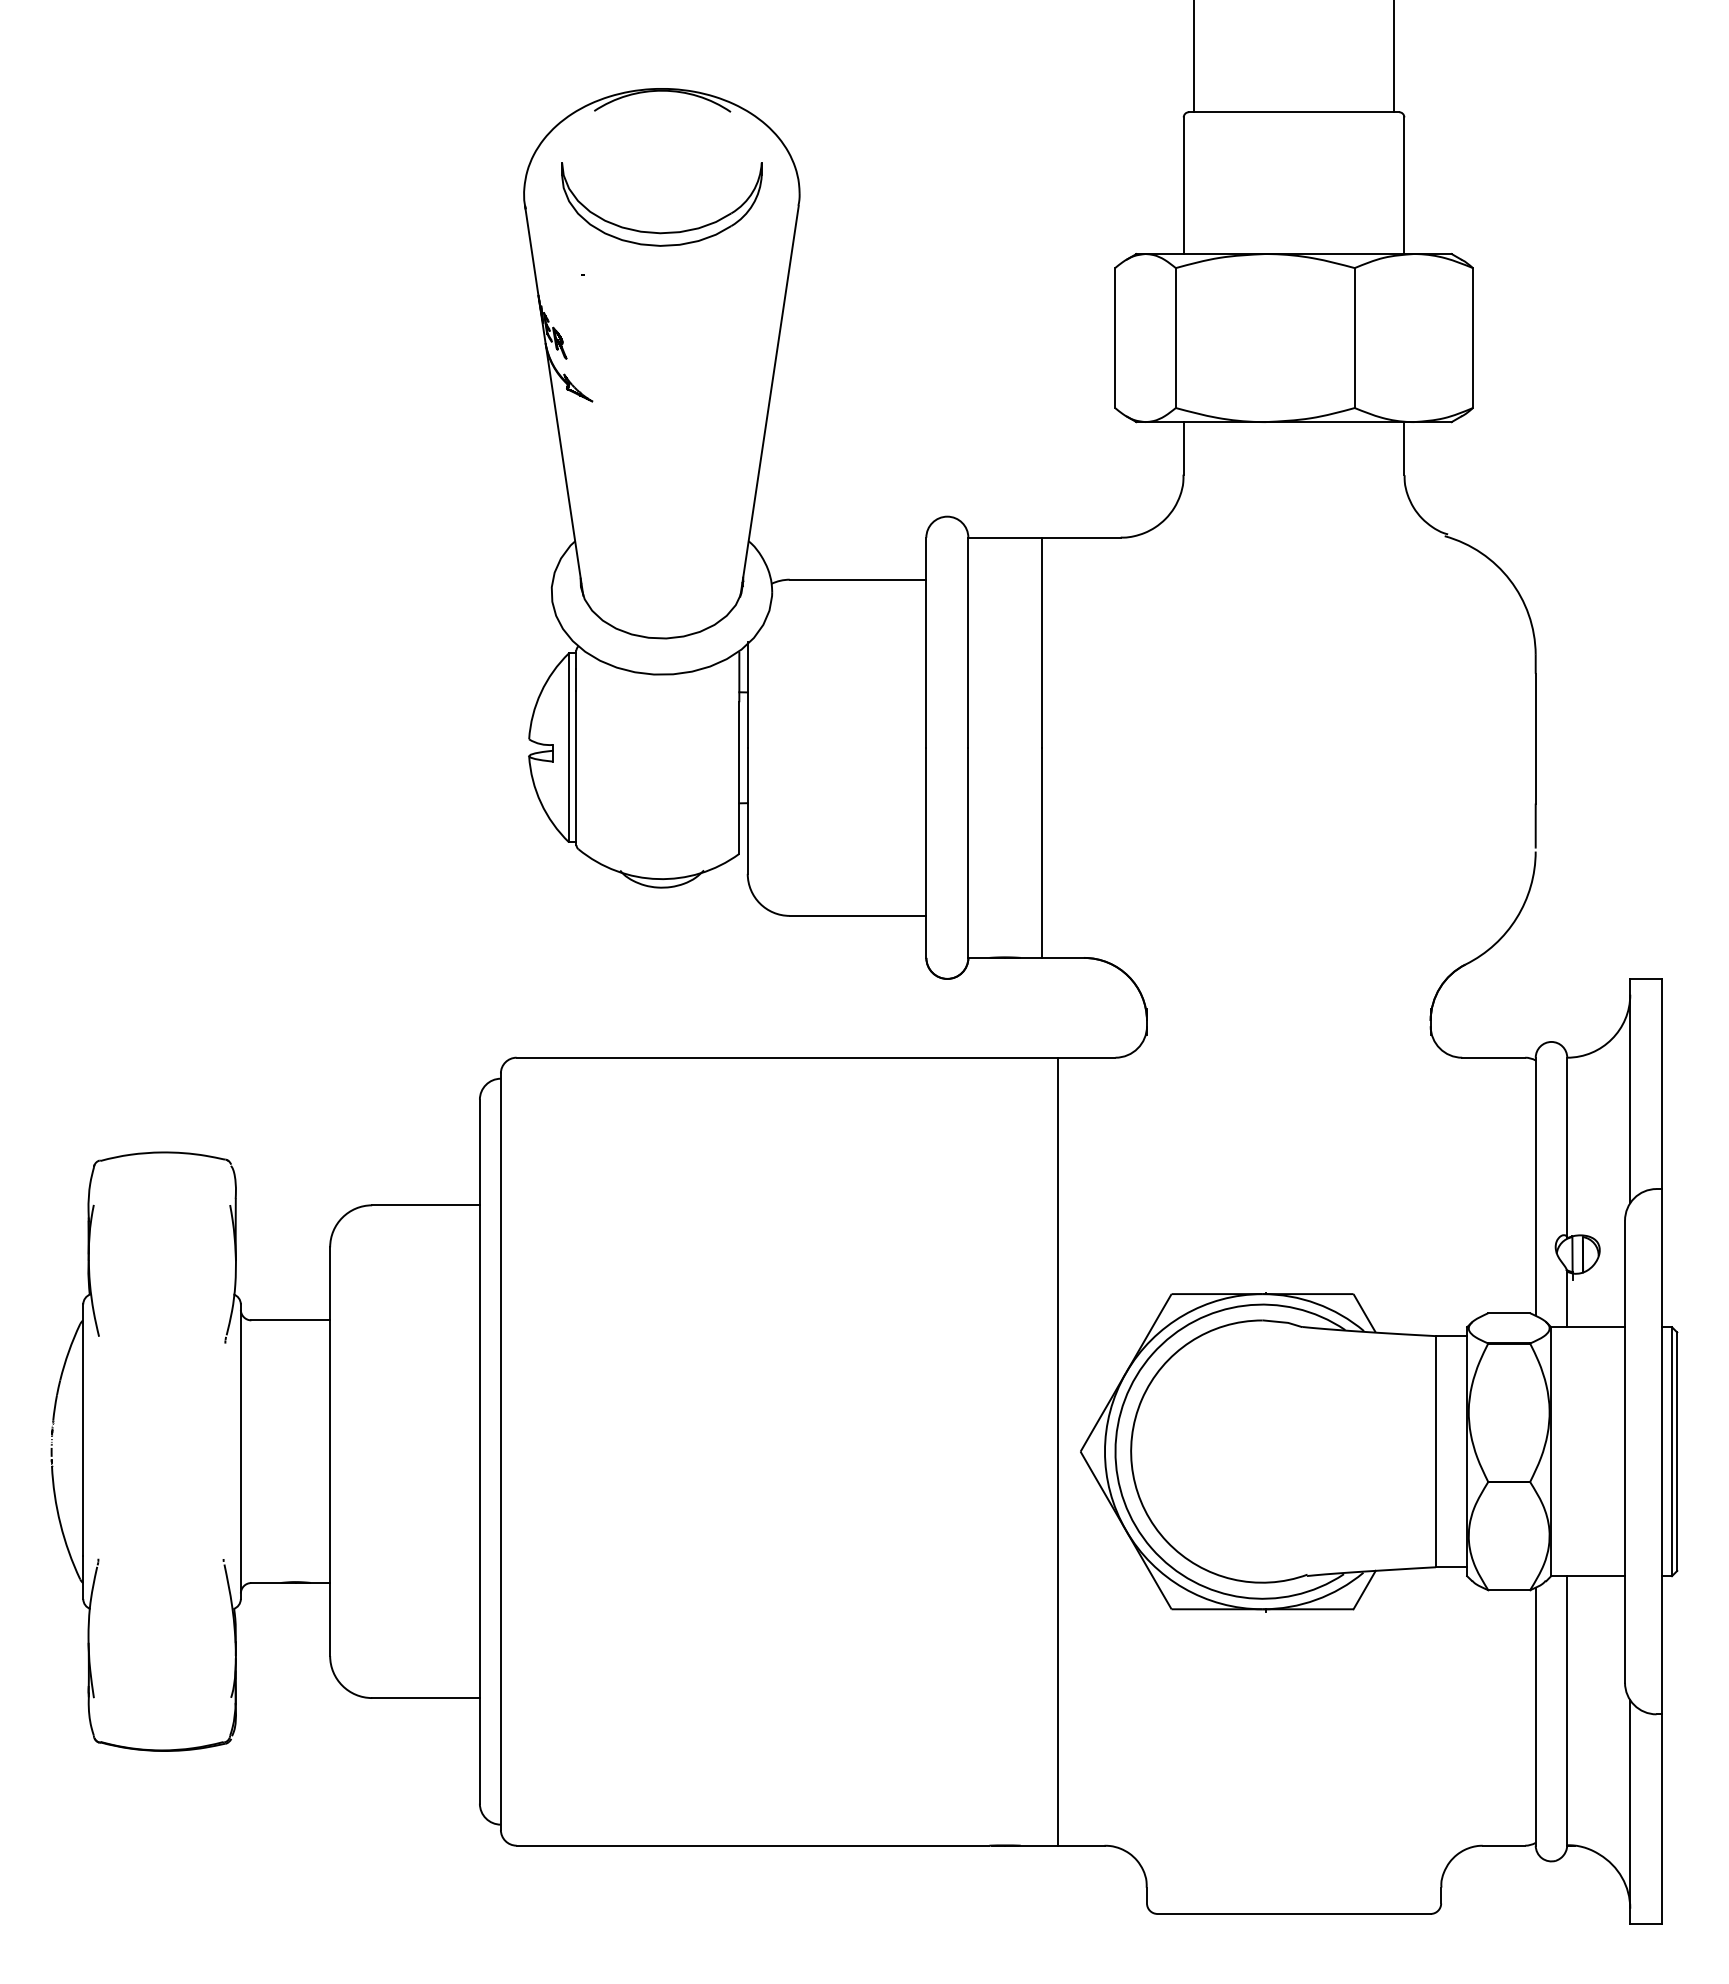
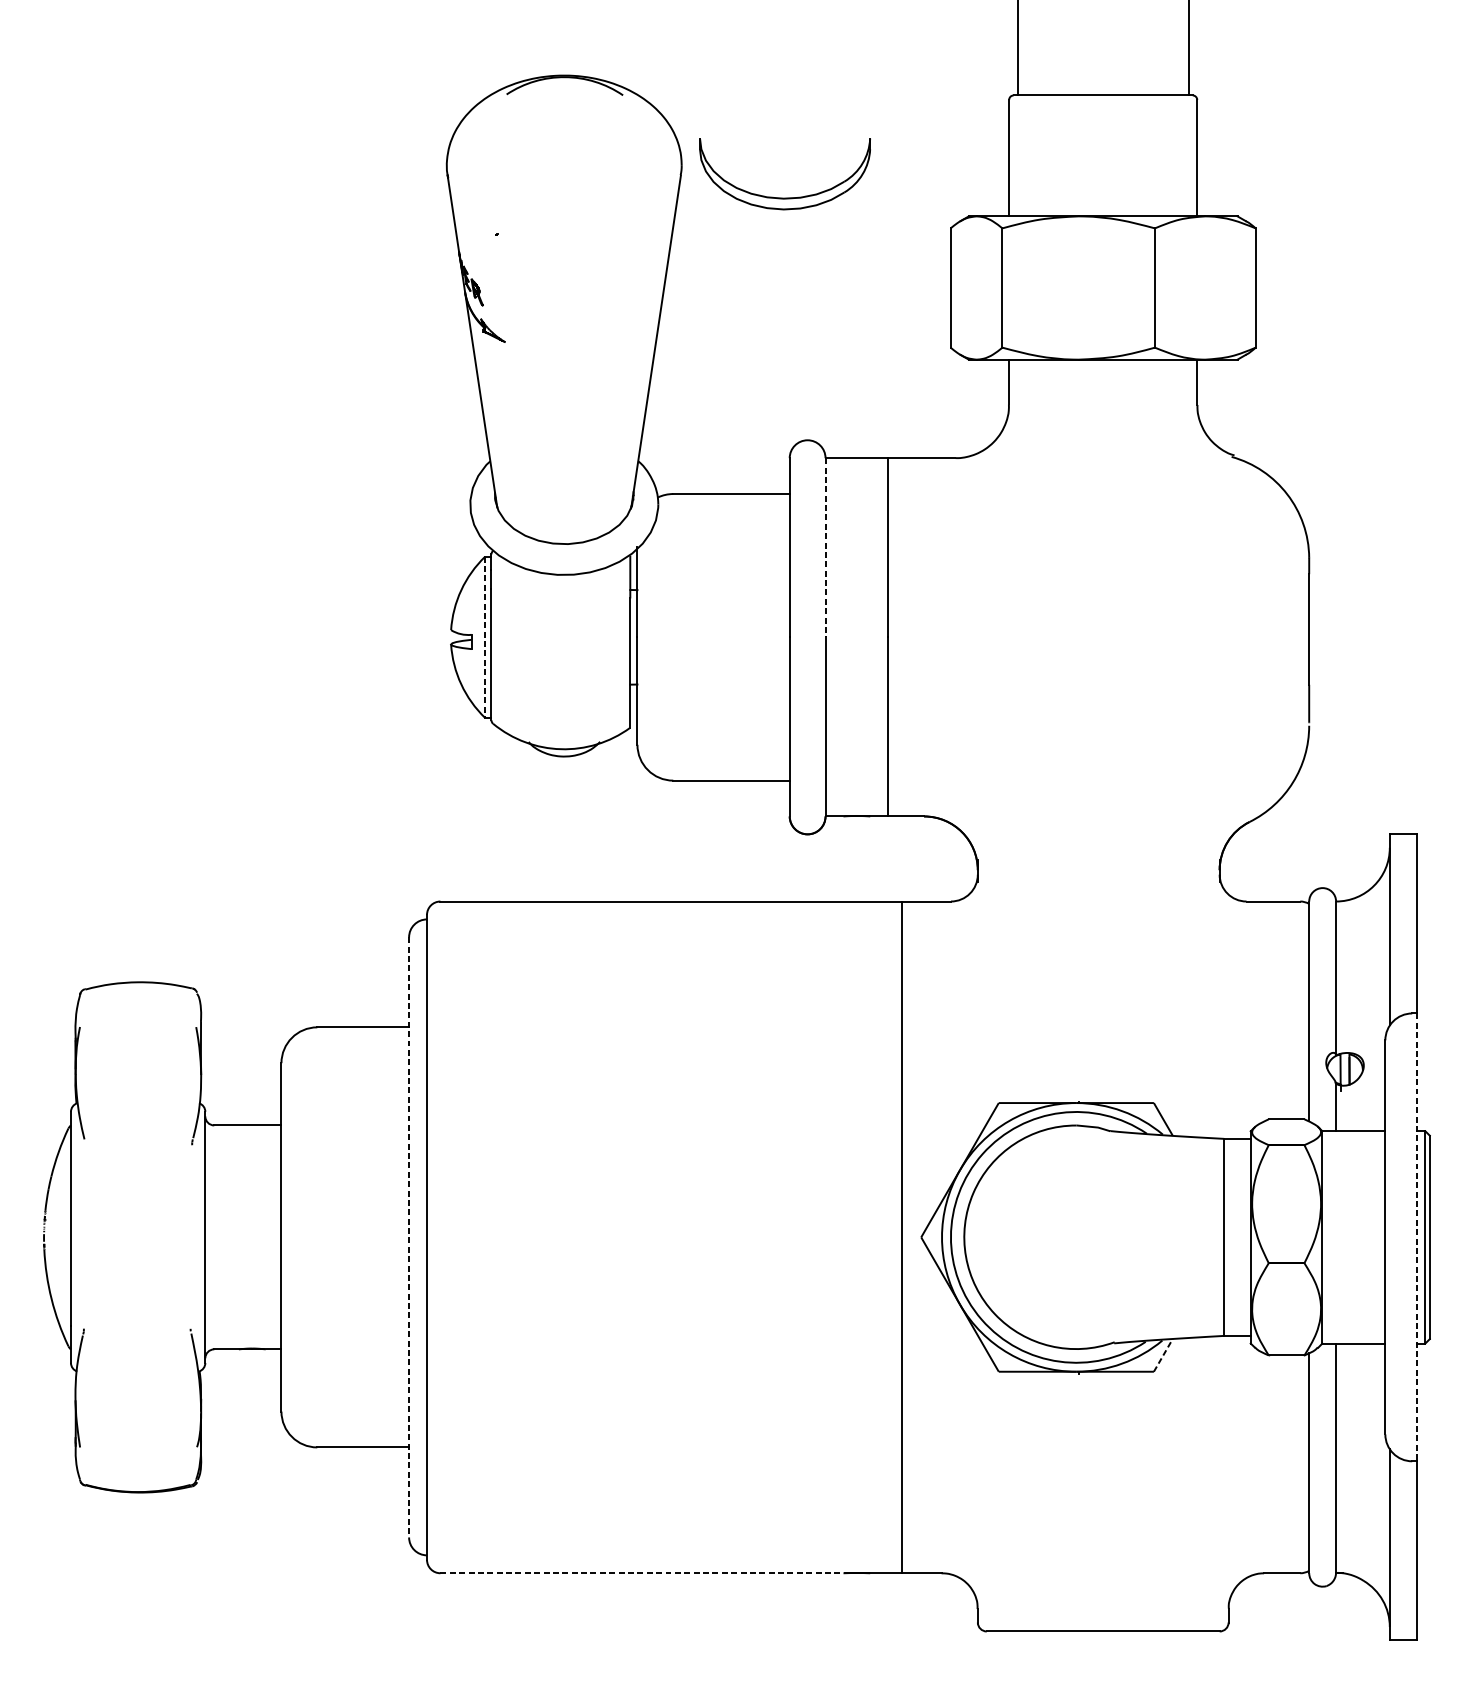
part: (654, 231) -> (778, 197), moved
line: (968, 643) -> (825, 548), solid -> dashed
line: (569, 747) -> (485, 637), solid -> dashed
line: (479, 1451) -> (408, 1237), solid -> dashed
line: (1661, 1451) -> (1416, 1237), solid -> dashed
line: (1364, 1589) -> (1163, 1354), solid -> dashed
line: (753, 1845) -> (642, 1573), solid -> dashed

